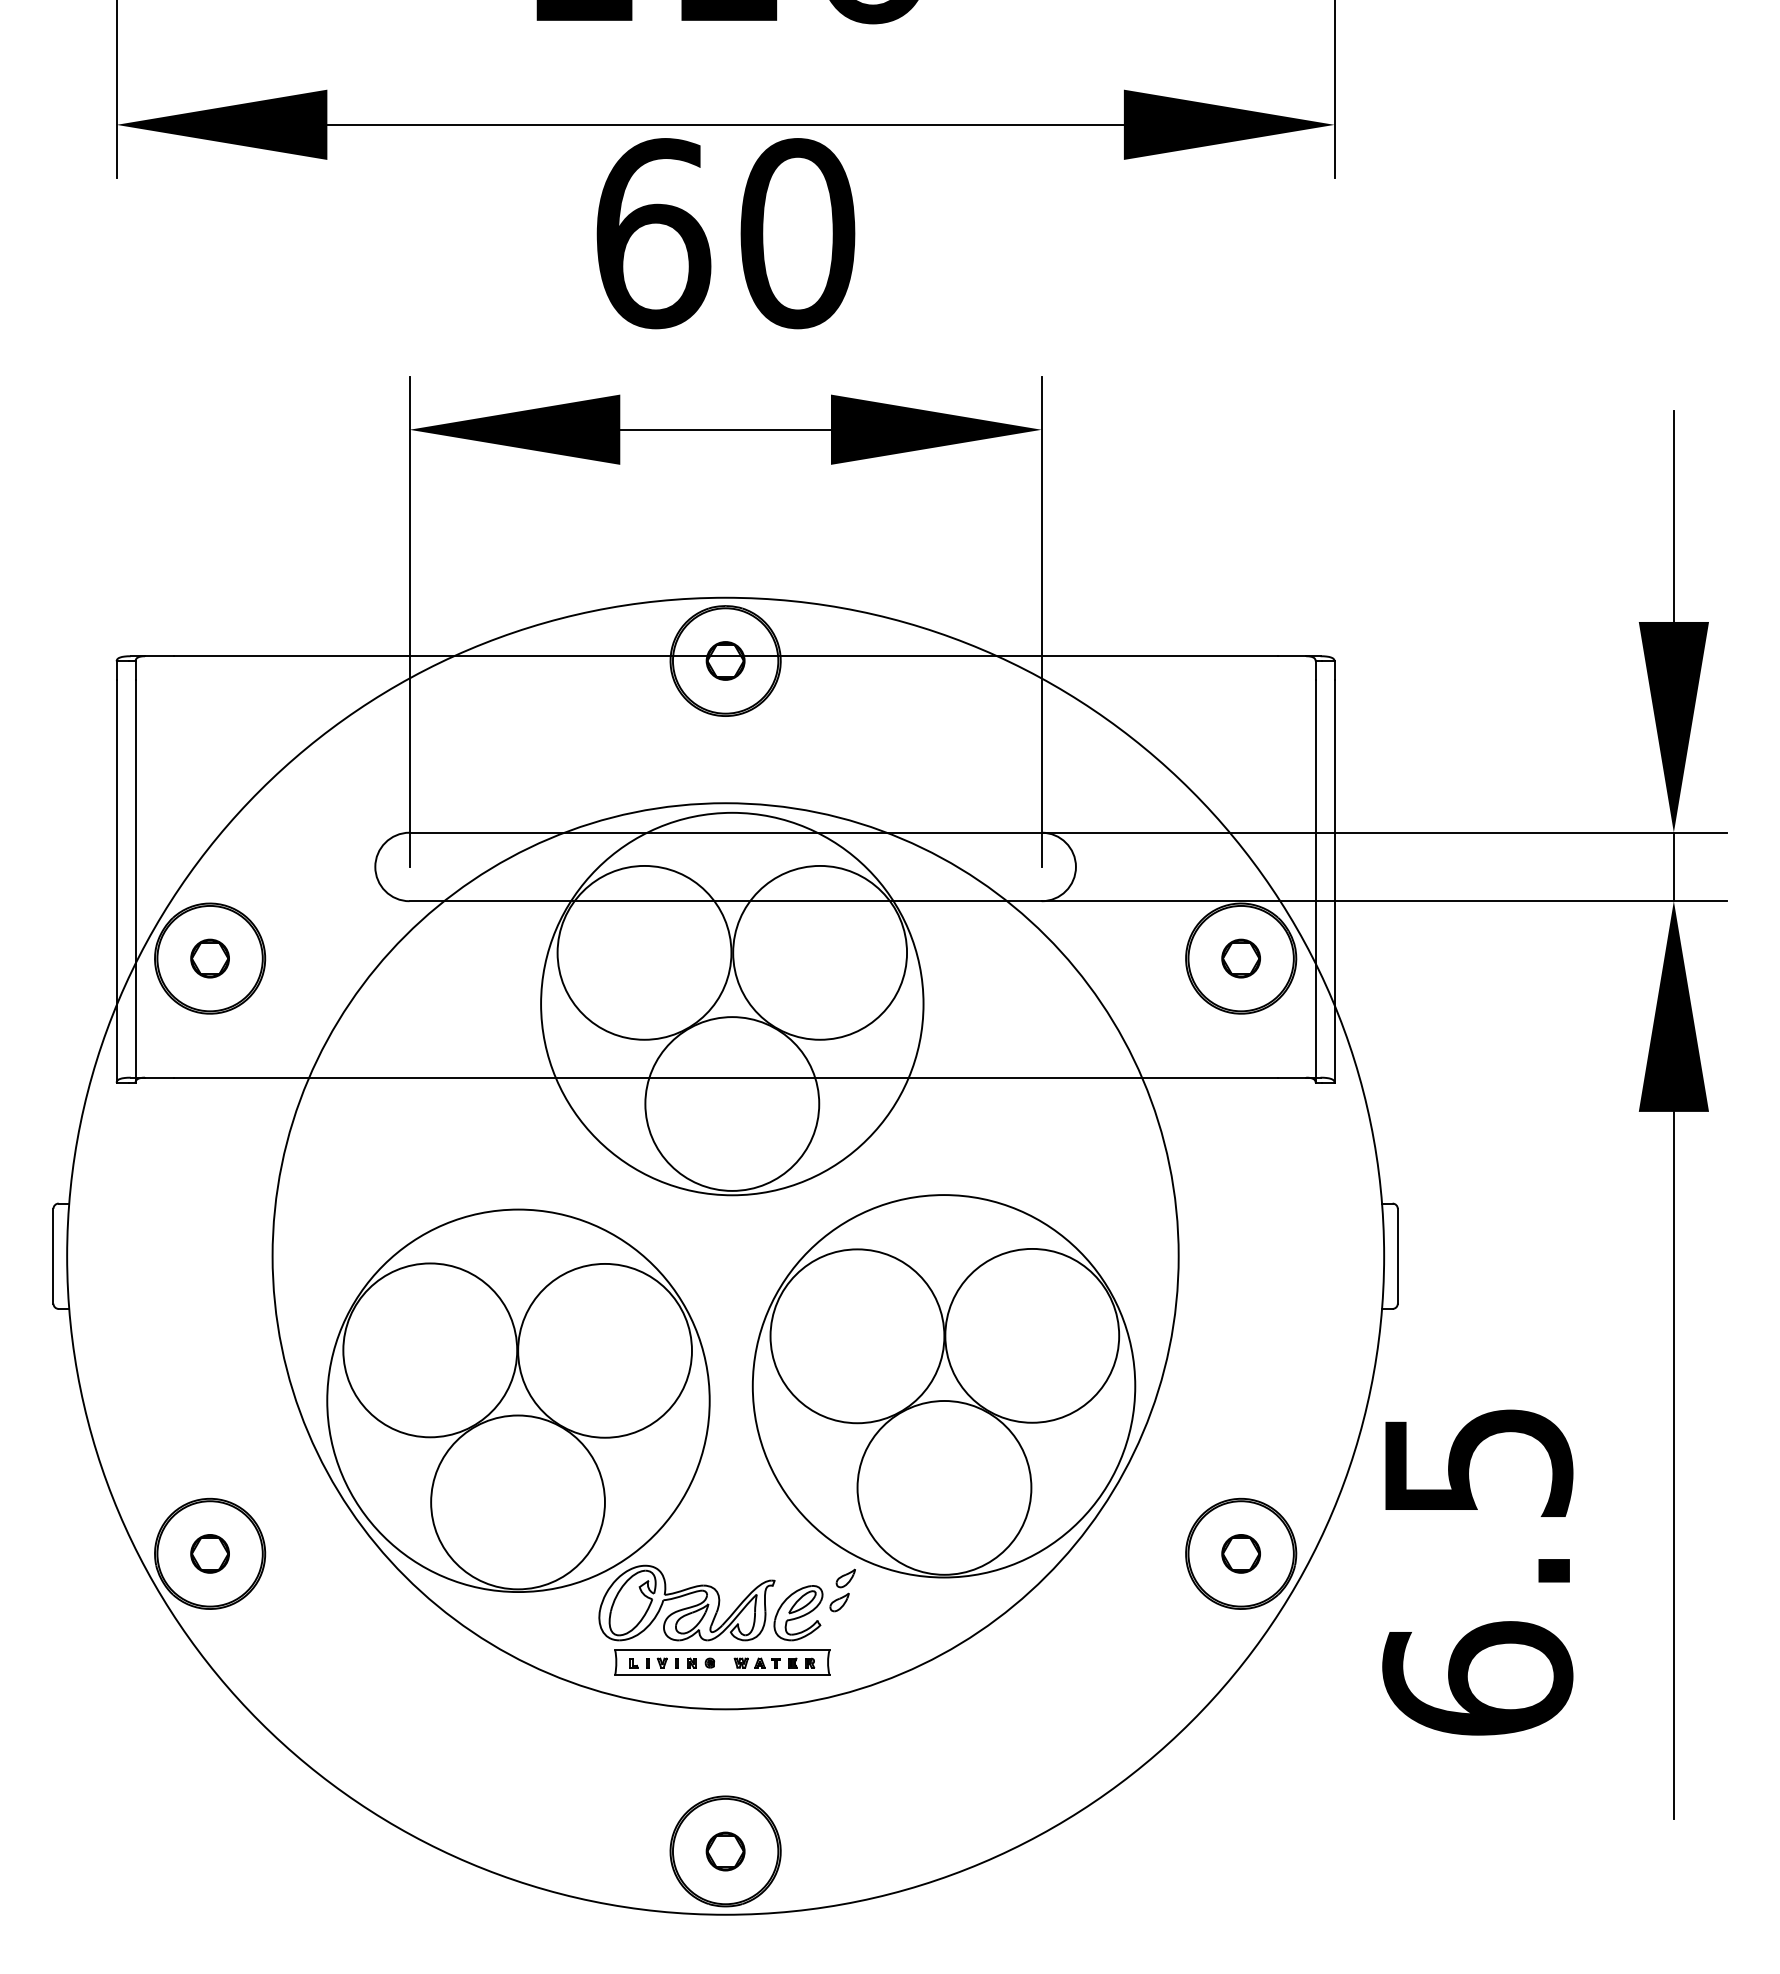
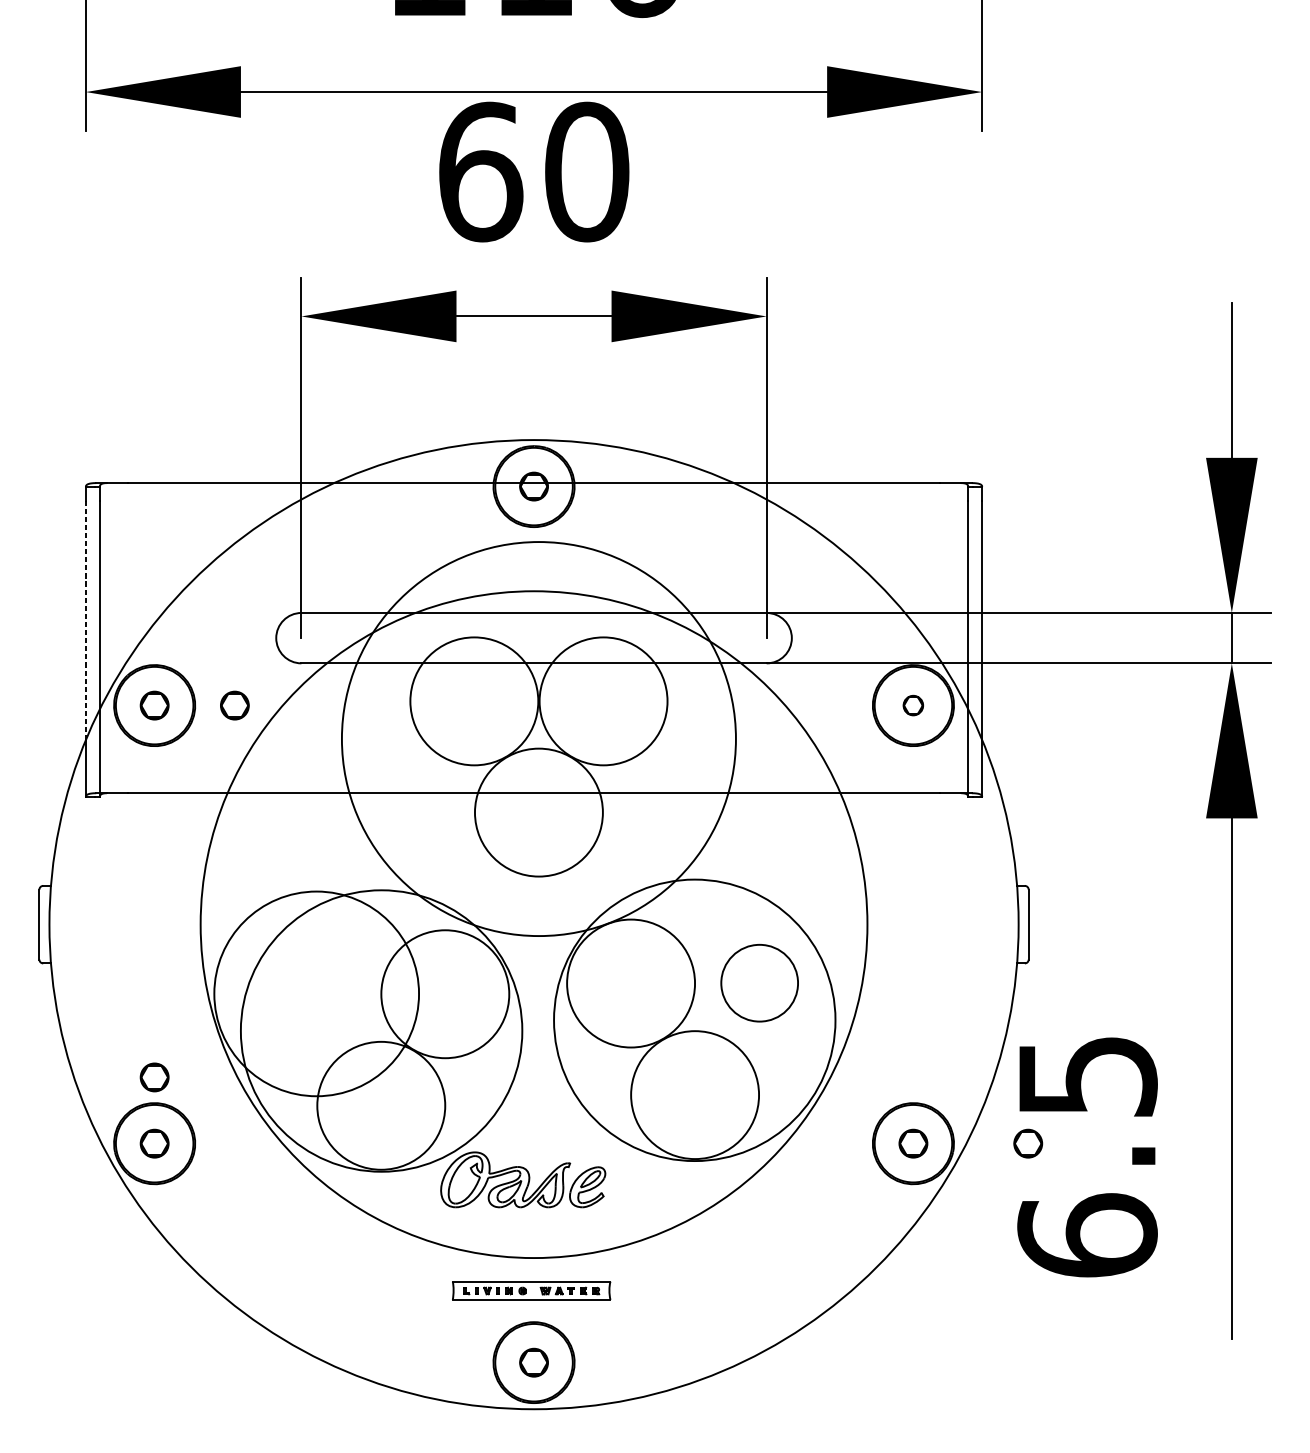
line: (116, 842) -> (85, 620), solid -> dashed
part: (318, 958) -> (234, 705), added
part: (1240, 958) -> (912, 705), size x0.7
circle: (732, 1003) -> (539, 738), size x1.4
circle: (1032, 1335) -> (759, 982), size x0.6
circle: (430, 1350) -> (316, 993), size x1.6
part: (209, 1463) -> (154, 1077), added
part: (1396, 1553) -> (1027, 1143), added
part: (842, 1590) -> (620, 1170), removed
part: (722, 1662) -> (531, 1290), moved

